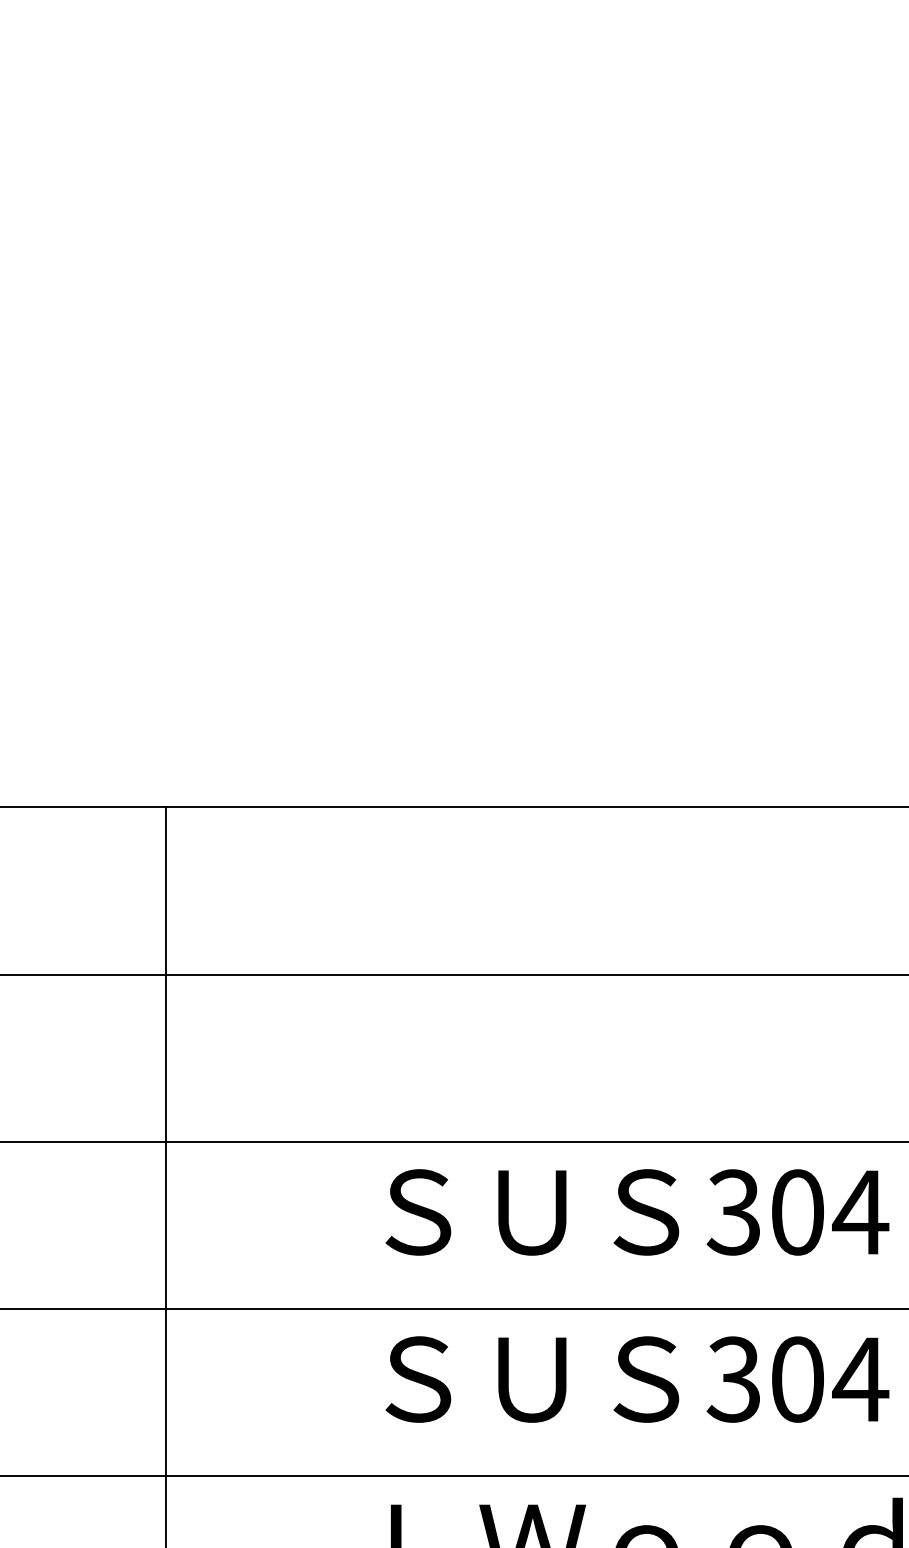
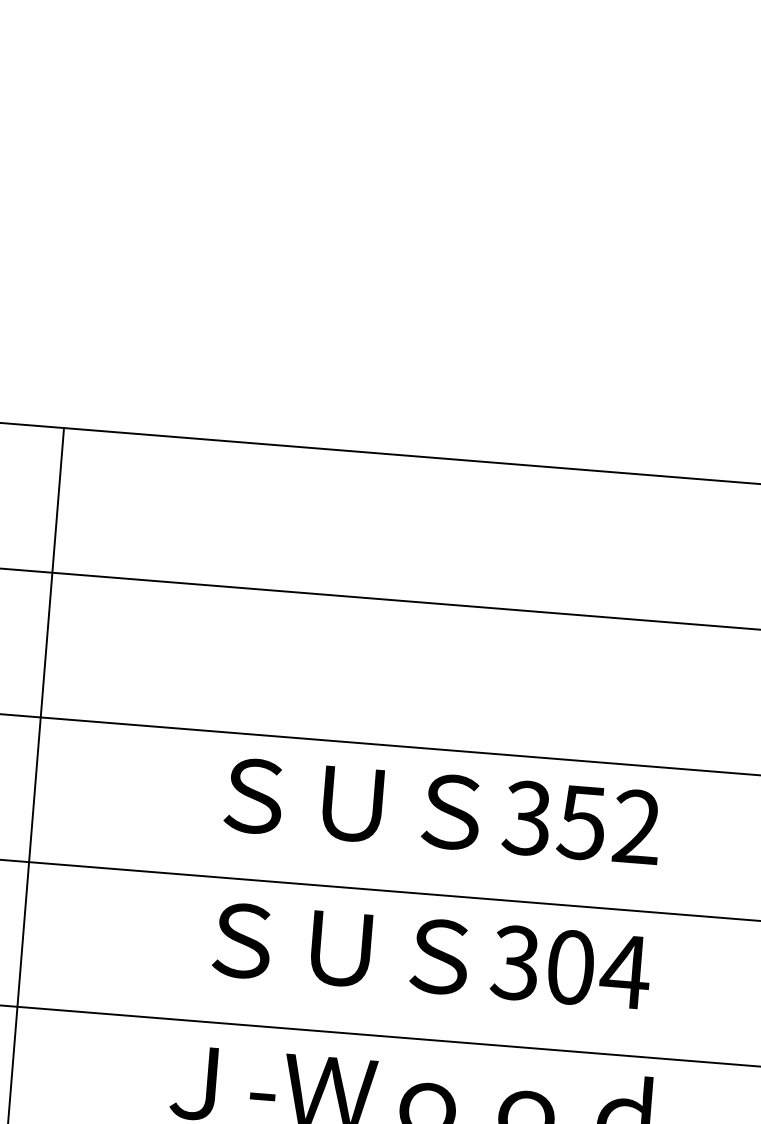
text: (829, 1212) -> (609, 824), 304 -> 352

